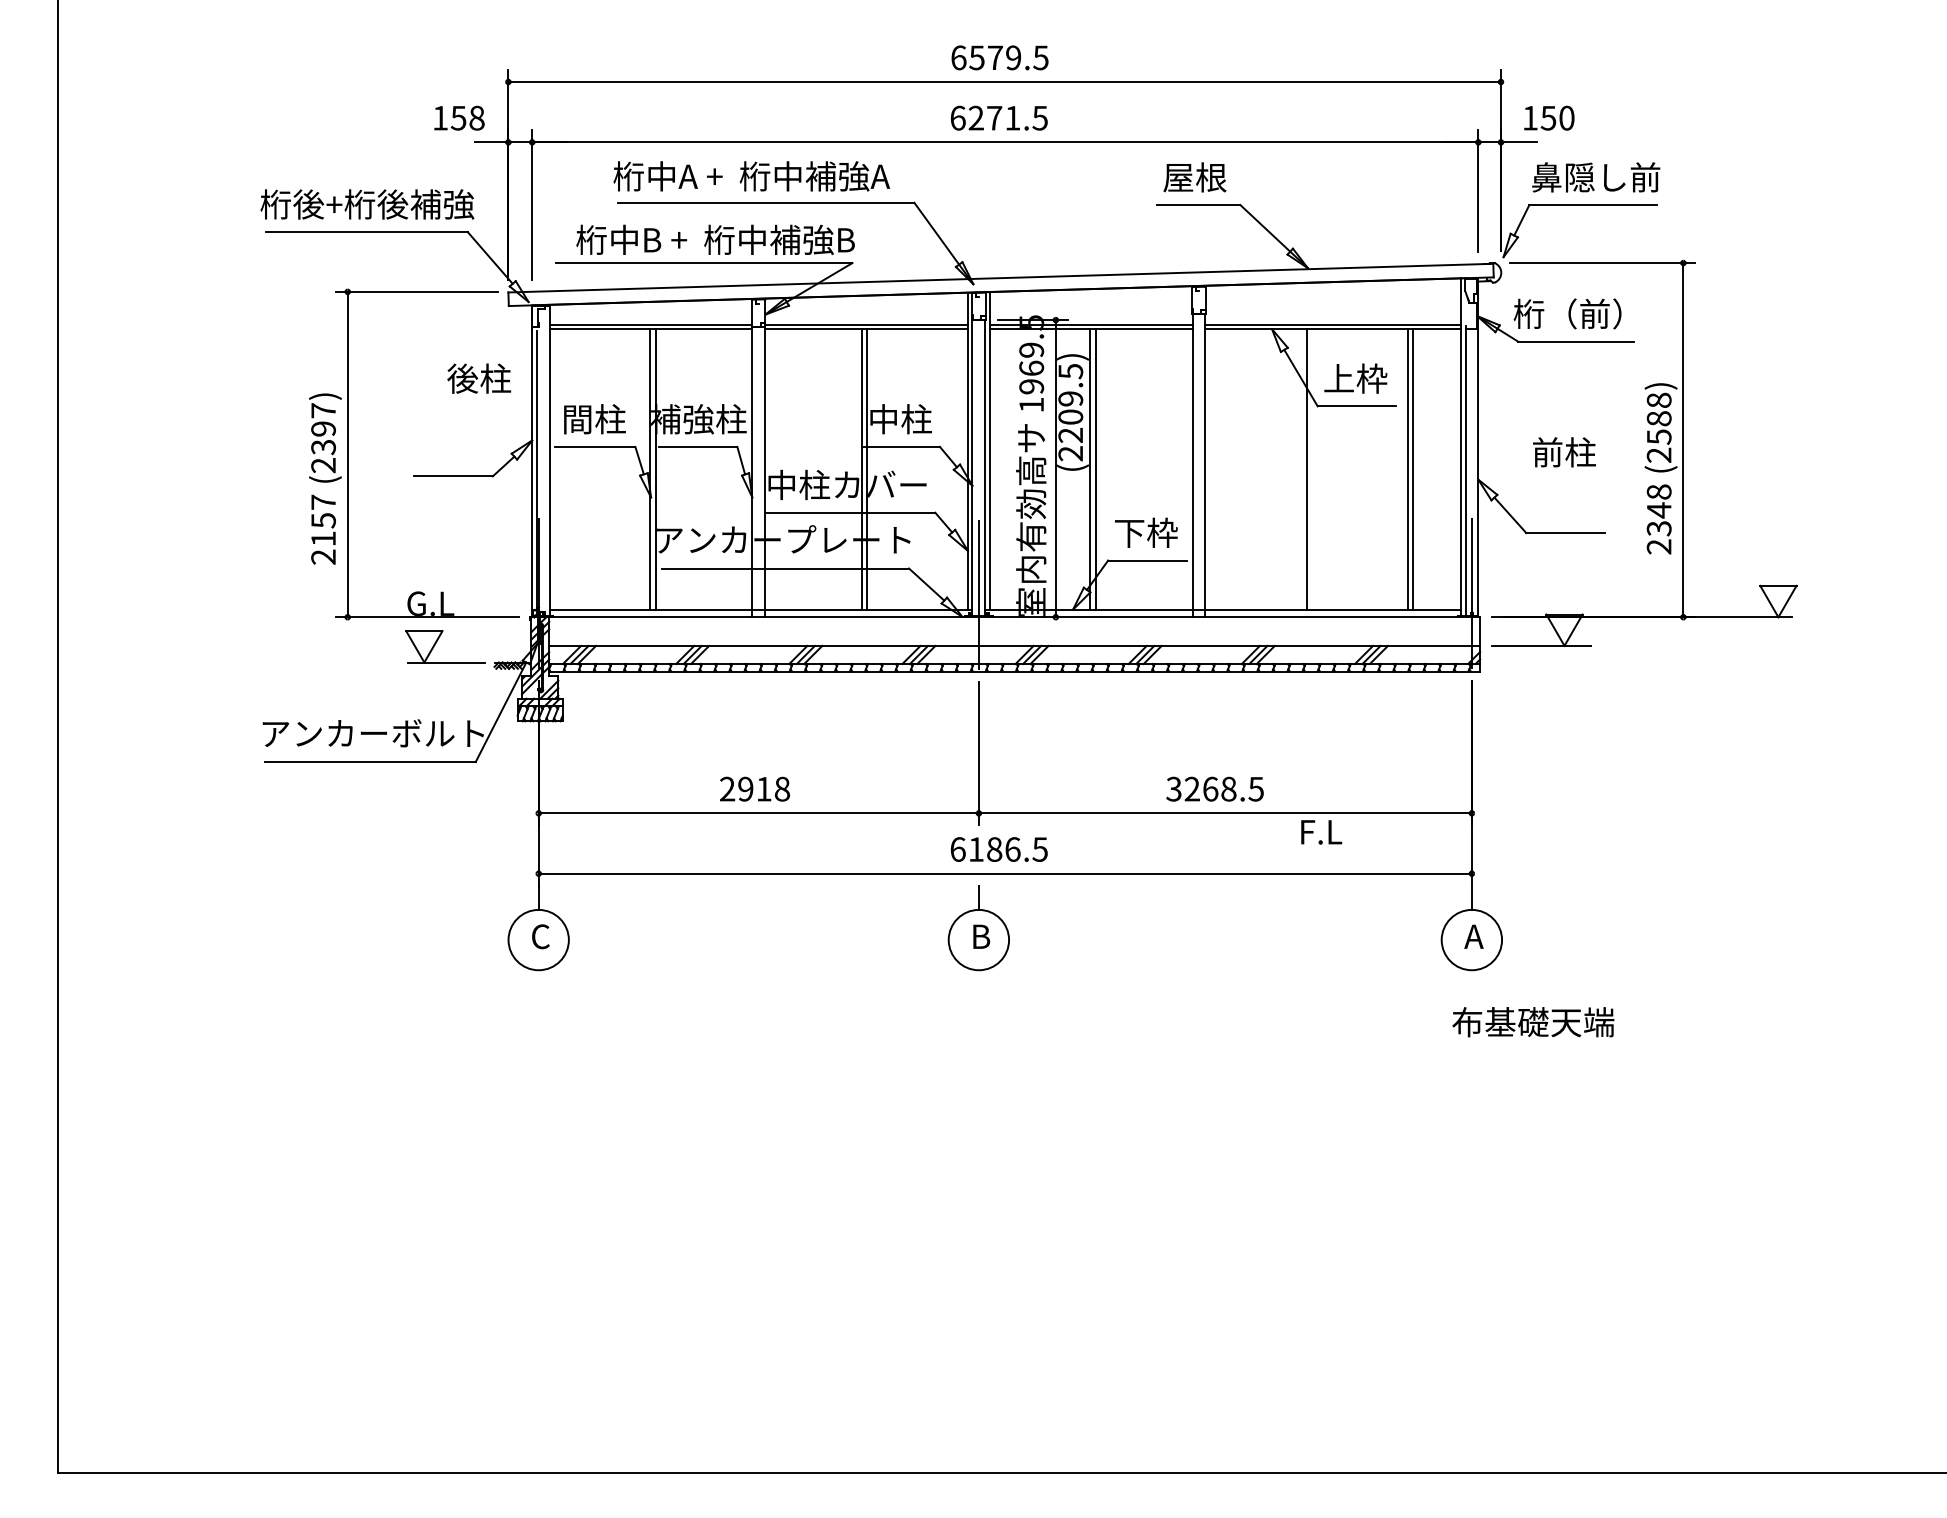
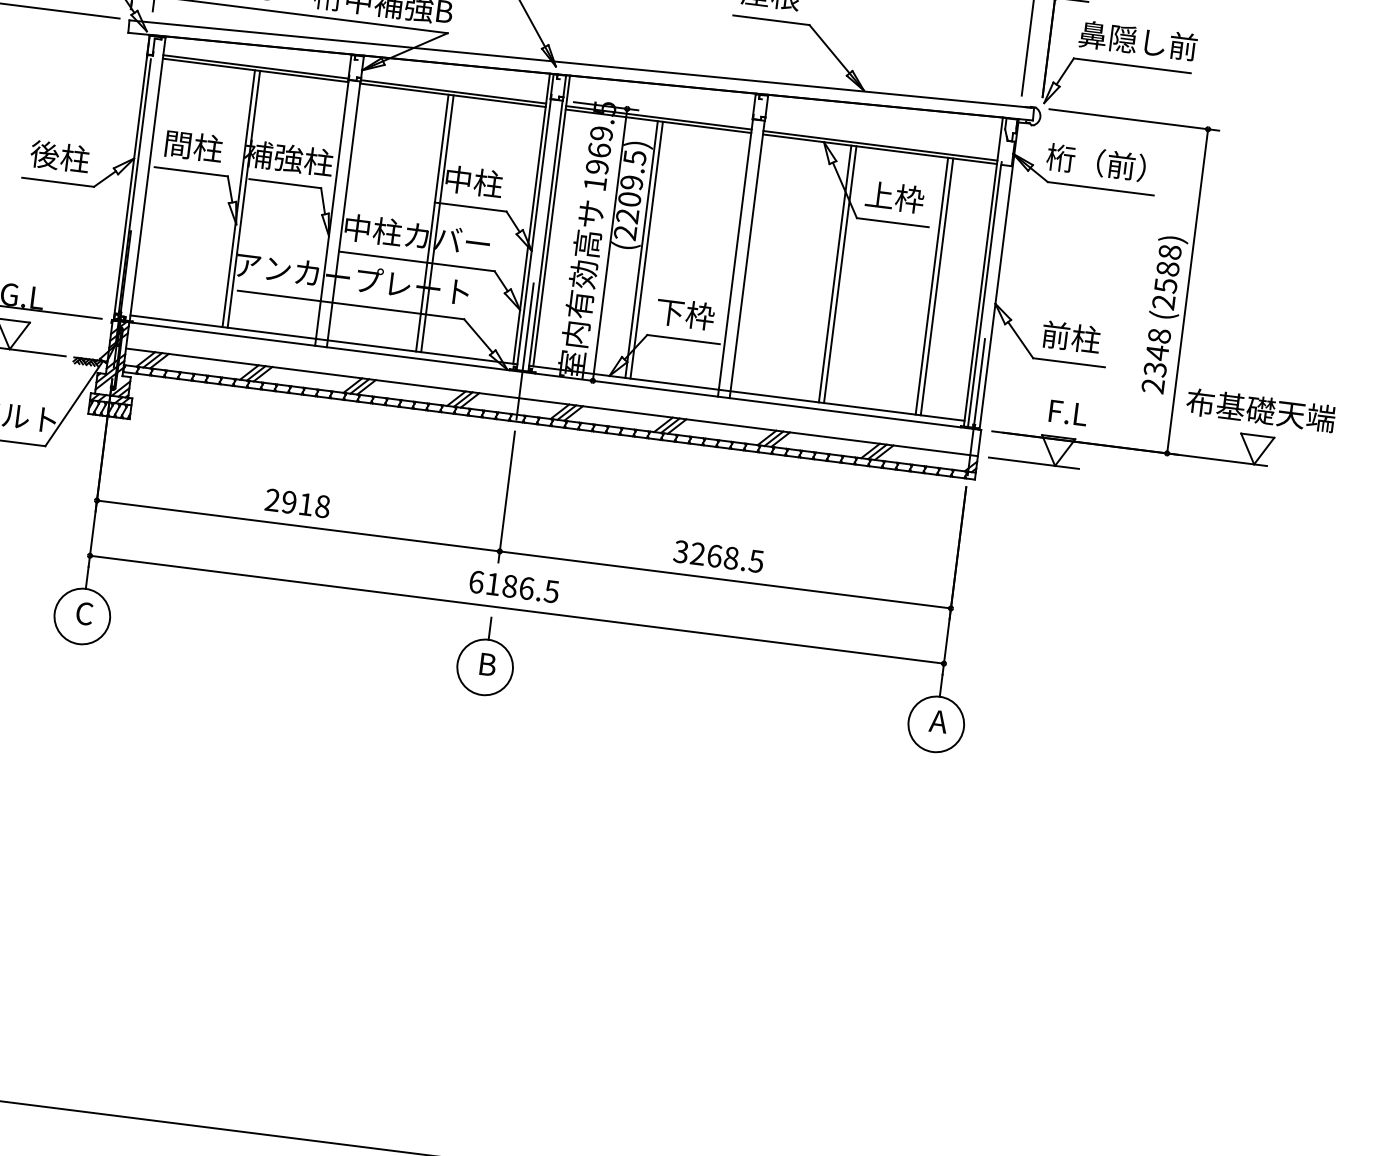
text: (479, 378) -> (60, 156), moved
text: (1564, 452) -> (1071, 337), moved
line: (1301, 469) -> (834, 274), added
text: (1321, 832) -> (1068, 413), moved
text: (1533, 1022) -> (1261, 410), moved

